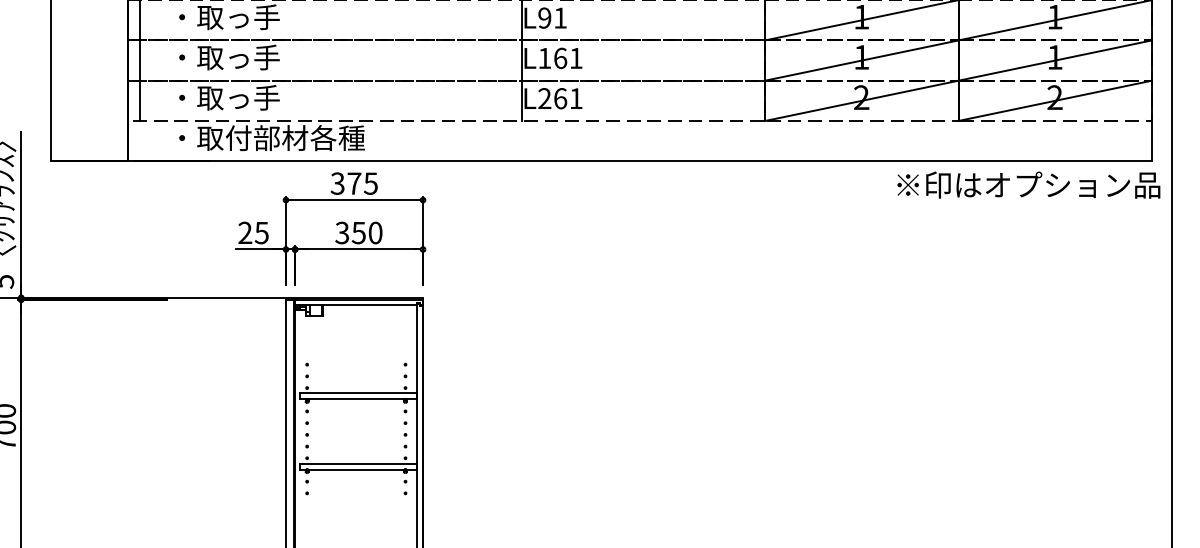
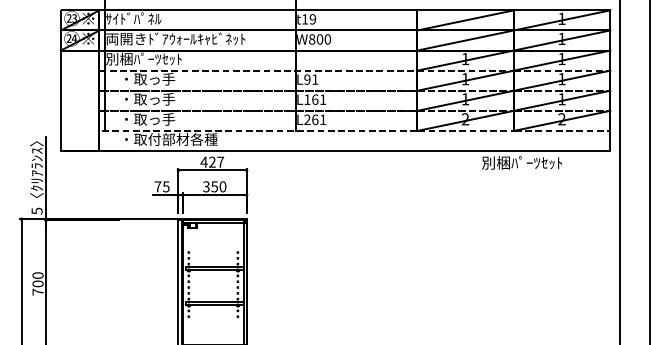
text: (354, 182) -> (212, 161), 375 -> 427
text: (1028, 184) -> (548, 162), ※印はオプション品 -> 別梱ﾊﾟｰﾂｾｯﾄ
text: (244, 232) -> (157, 186), 25 -> 75

